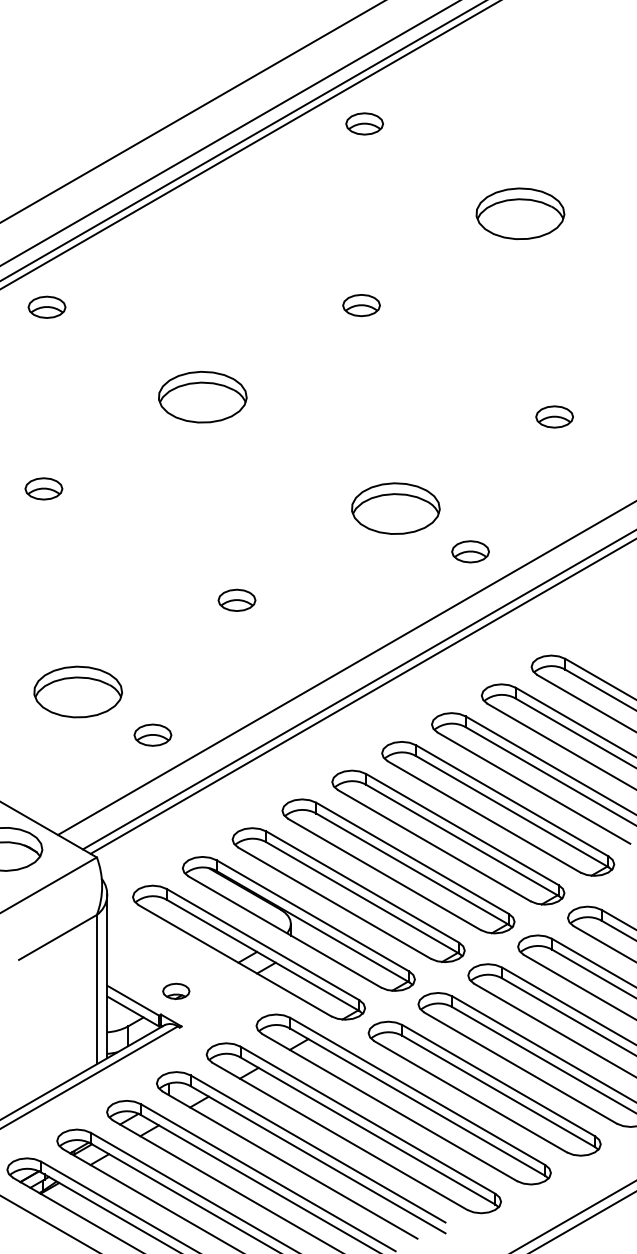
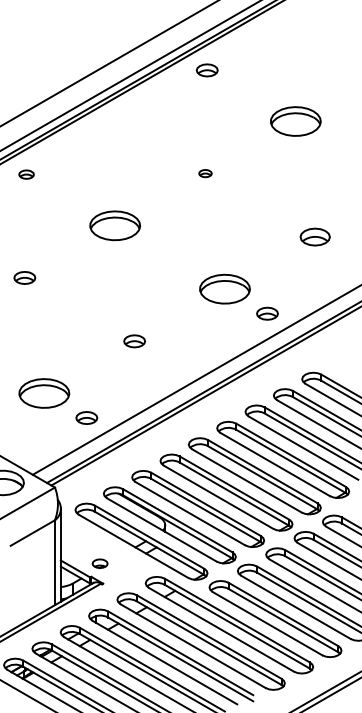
part: (361, 305) -> (205, 173), size x0.6
part: (46, 306) -> (26, 174), size x0.7
part: (555, 415) -> (315, 236), size x1.4

